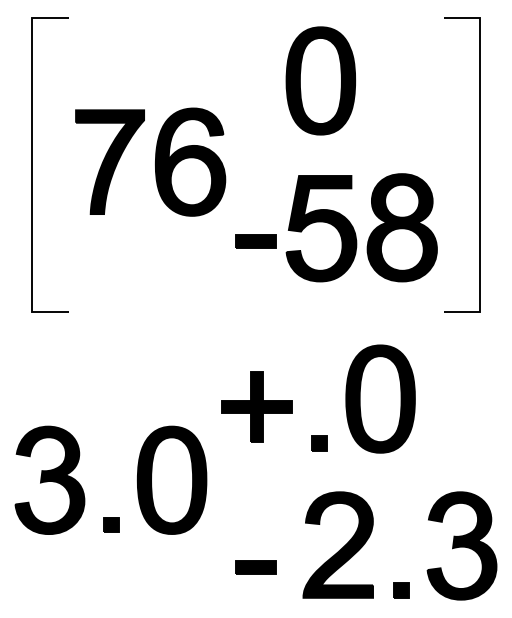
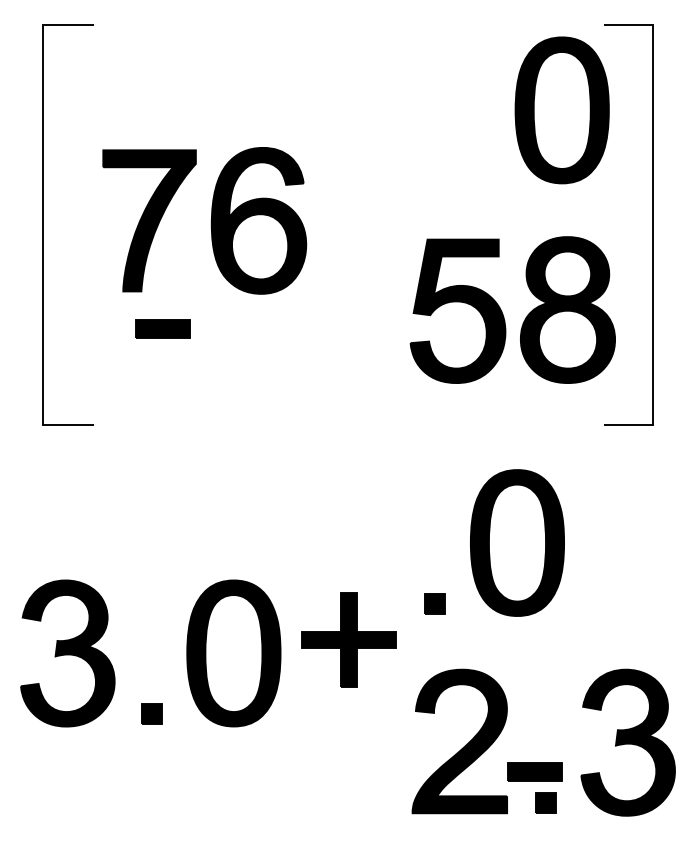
part: (320, 81) -> (561, 110), moved
part: (354, 230) -> (503, 313), moved
part: (255, 241) -> (162, 328), moved
part: (256, 406) -> (348, 639), moved
part: (255, 567) -> (534, 771), moved

